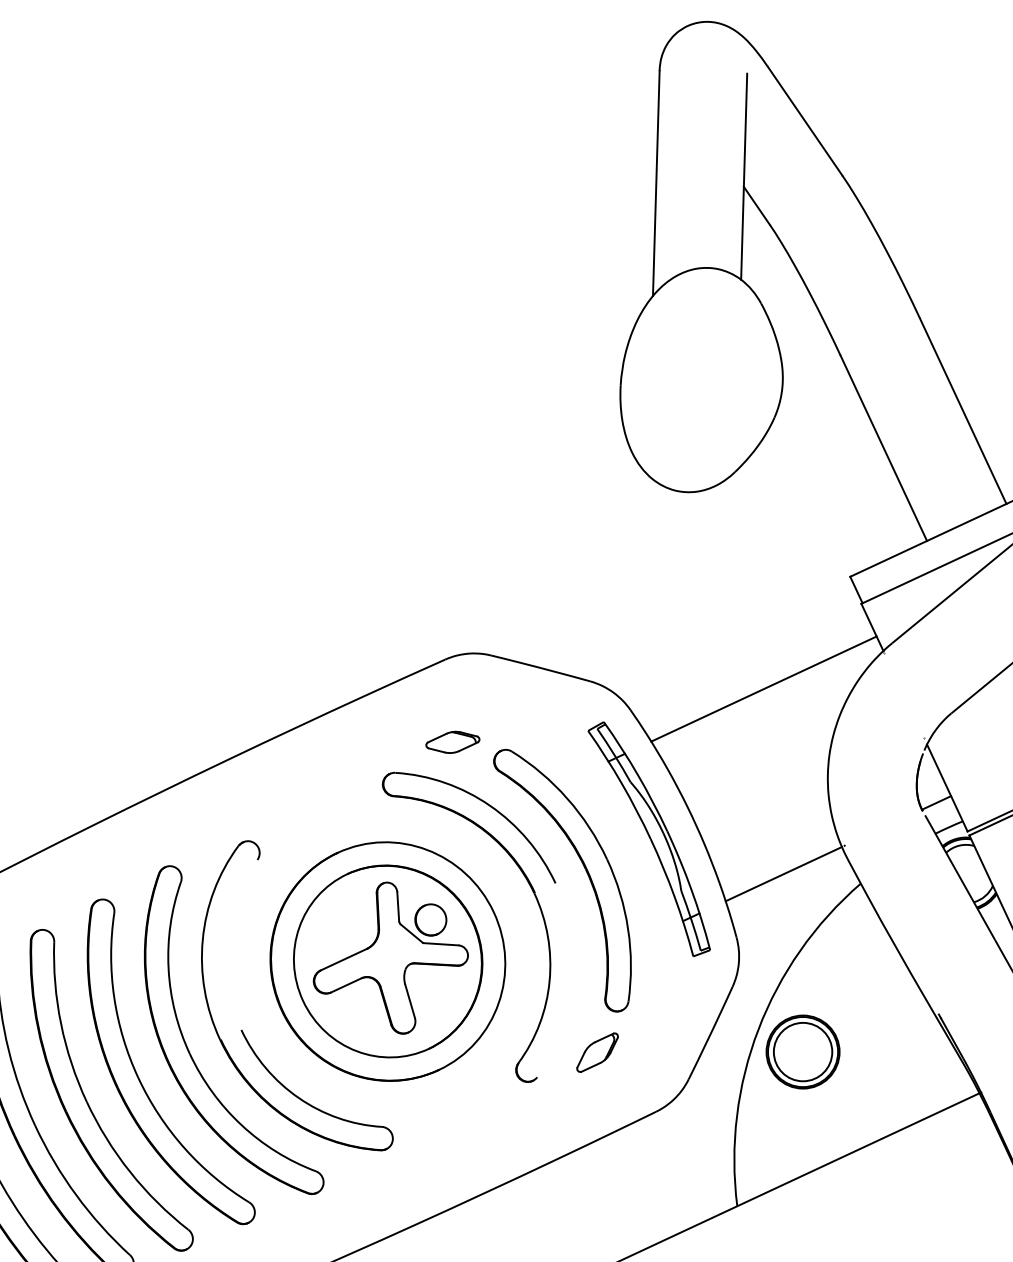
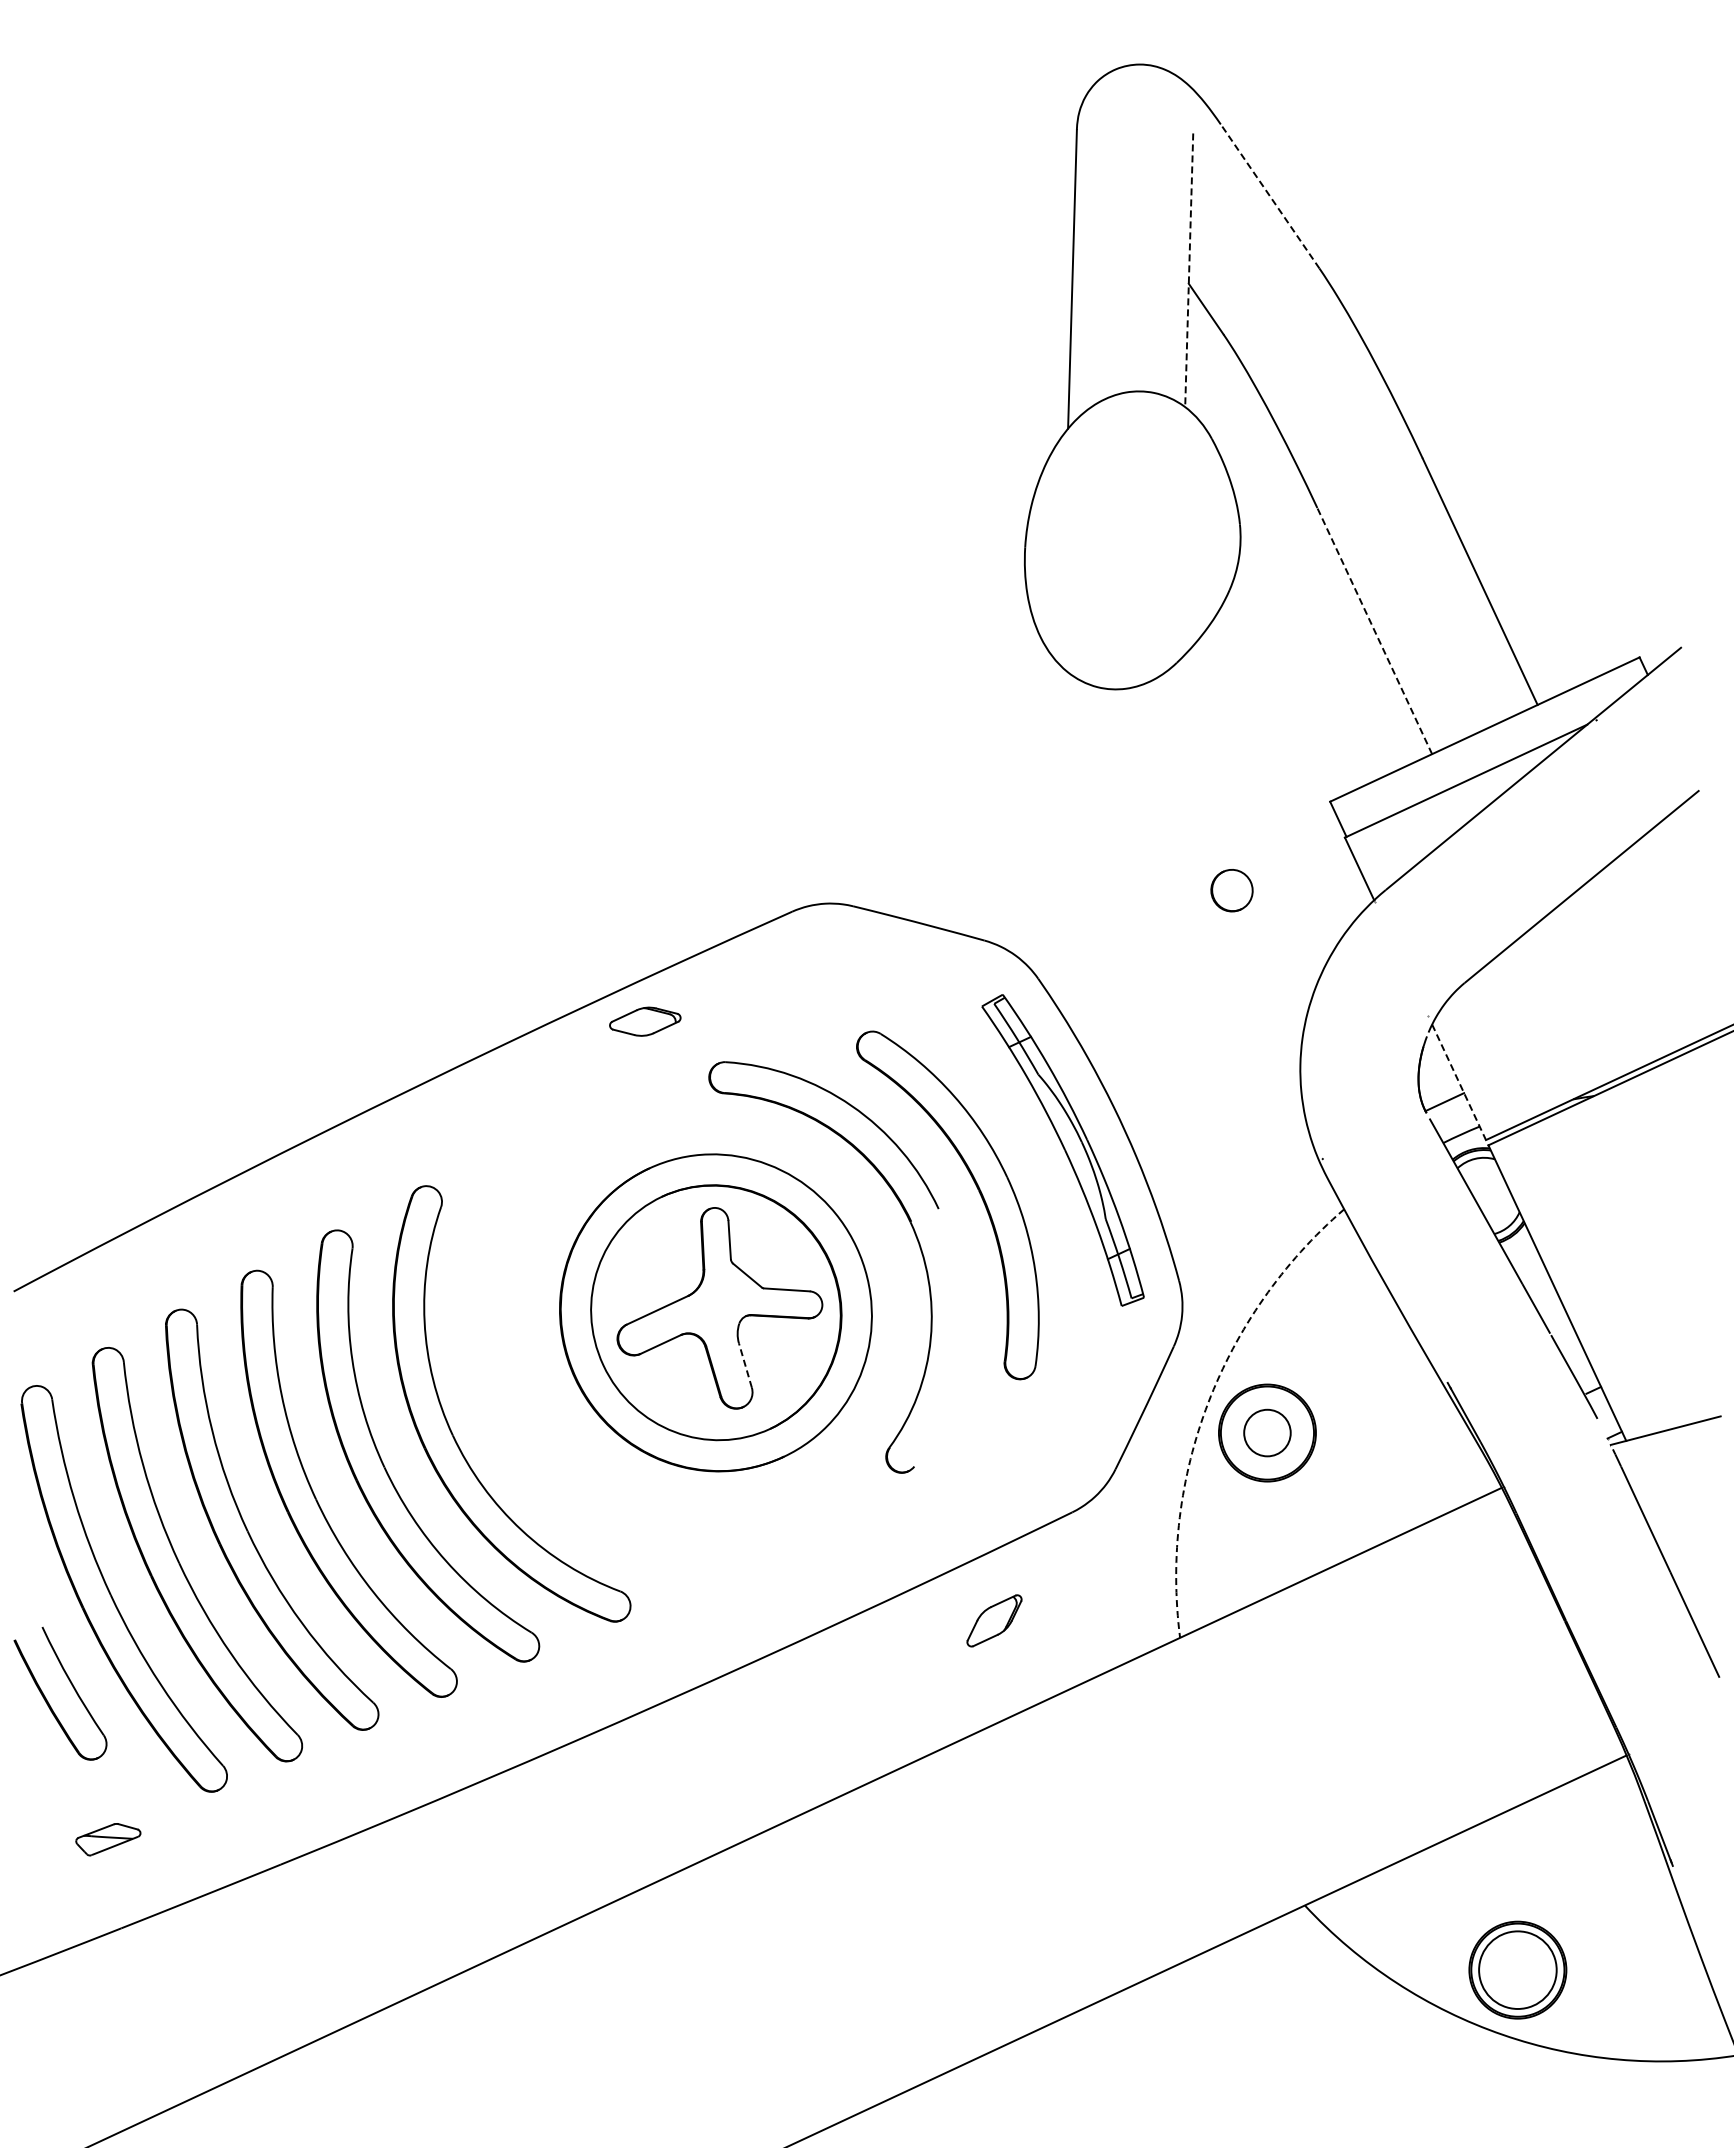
line: (804, 121) -> (1269, 196), solid -> dashed
line: (744, 176) -> (1189, 270), solid -> dashed
line: (883, 448) -> (1374, 631), solid -> dashed
line: (763, 688) -> (1215, 950), removed
part: (453, 742) -> (645, 1021), moved
line: (947, 788) -> (1459, 1082), solid -> dashed
line: (783, 873) -> (1241, 1196), removed
part: (430, 919) -> (1231, 890), moved
line: (410, 1001) -> (745, 1365), solid -> dashed
part: (242, 1029) -> (522, 1403), removed
arc: (758, 1029) -> (1208, 1402), solid -> dashed
circle: (803, 1051) -> (1267, 1432), size x0.6
part: (597, 1052) -> (994, 1620), moved

